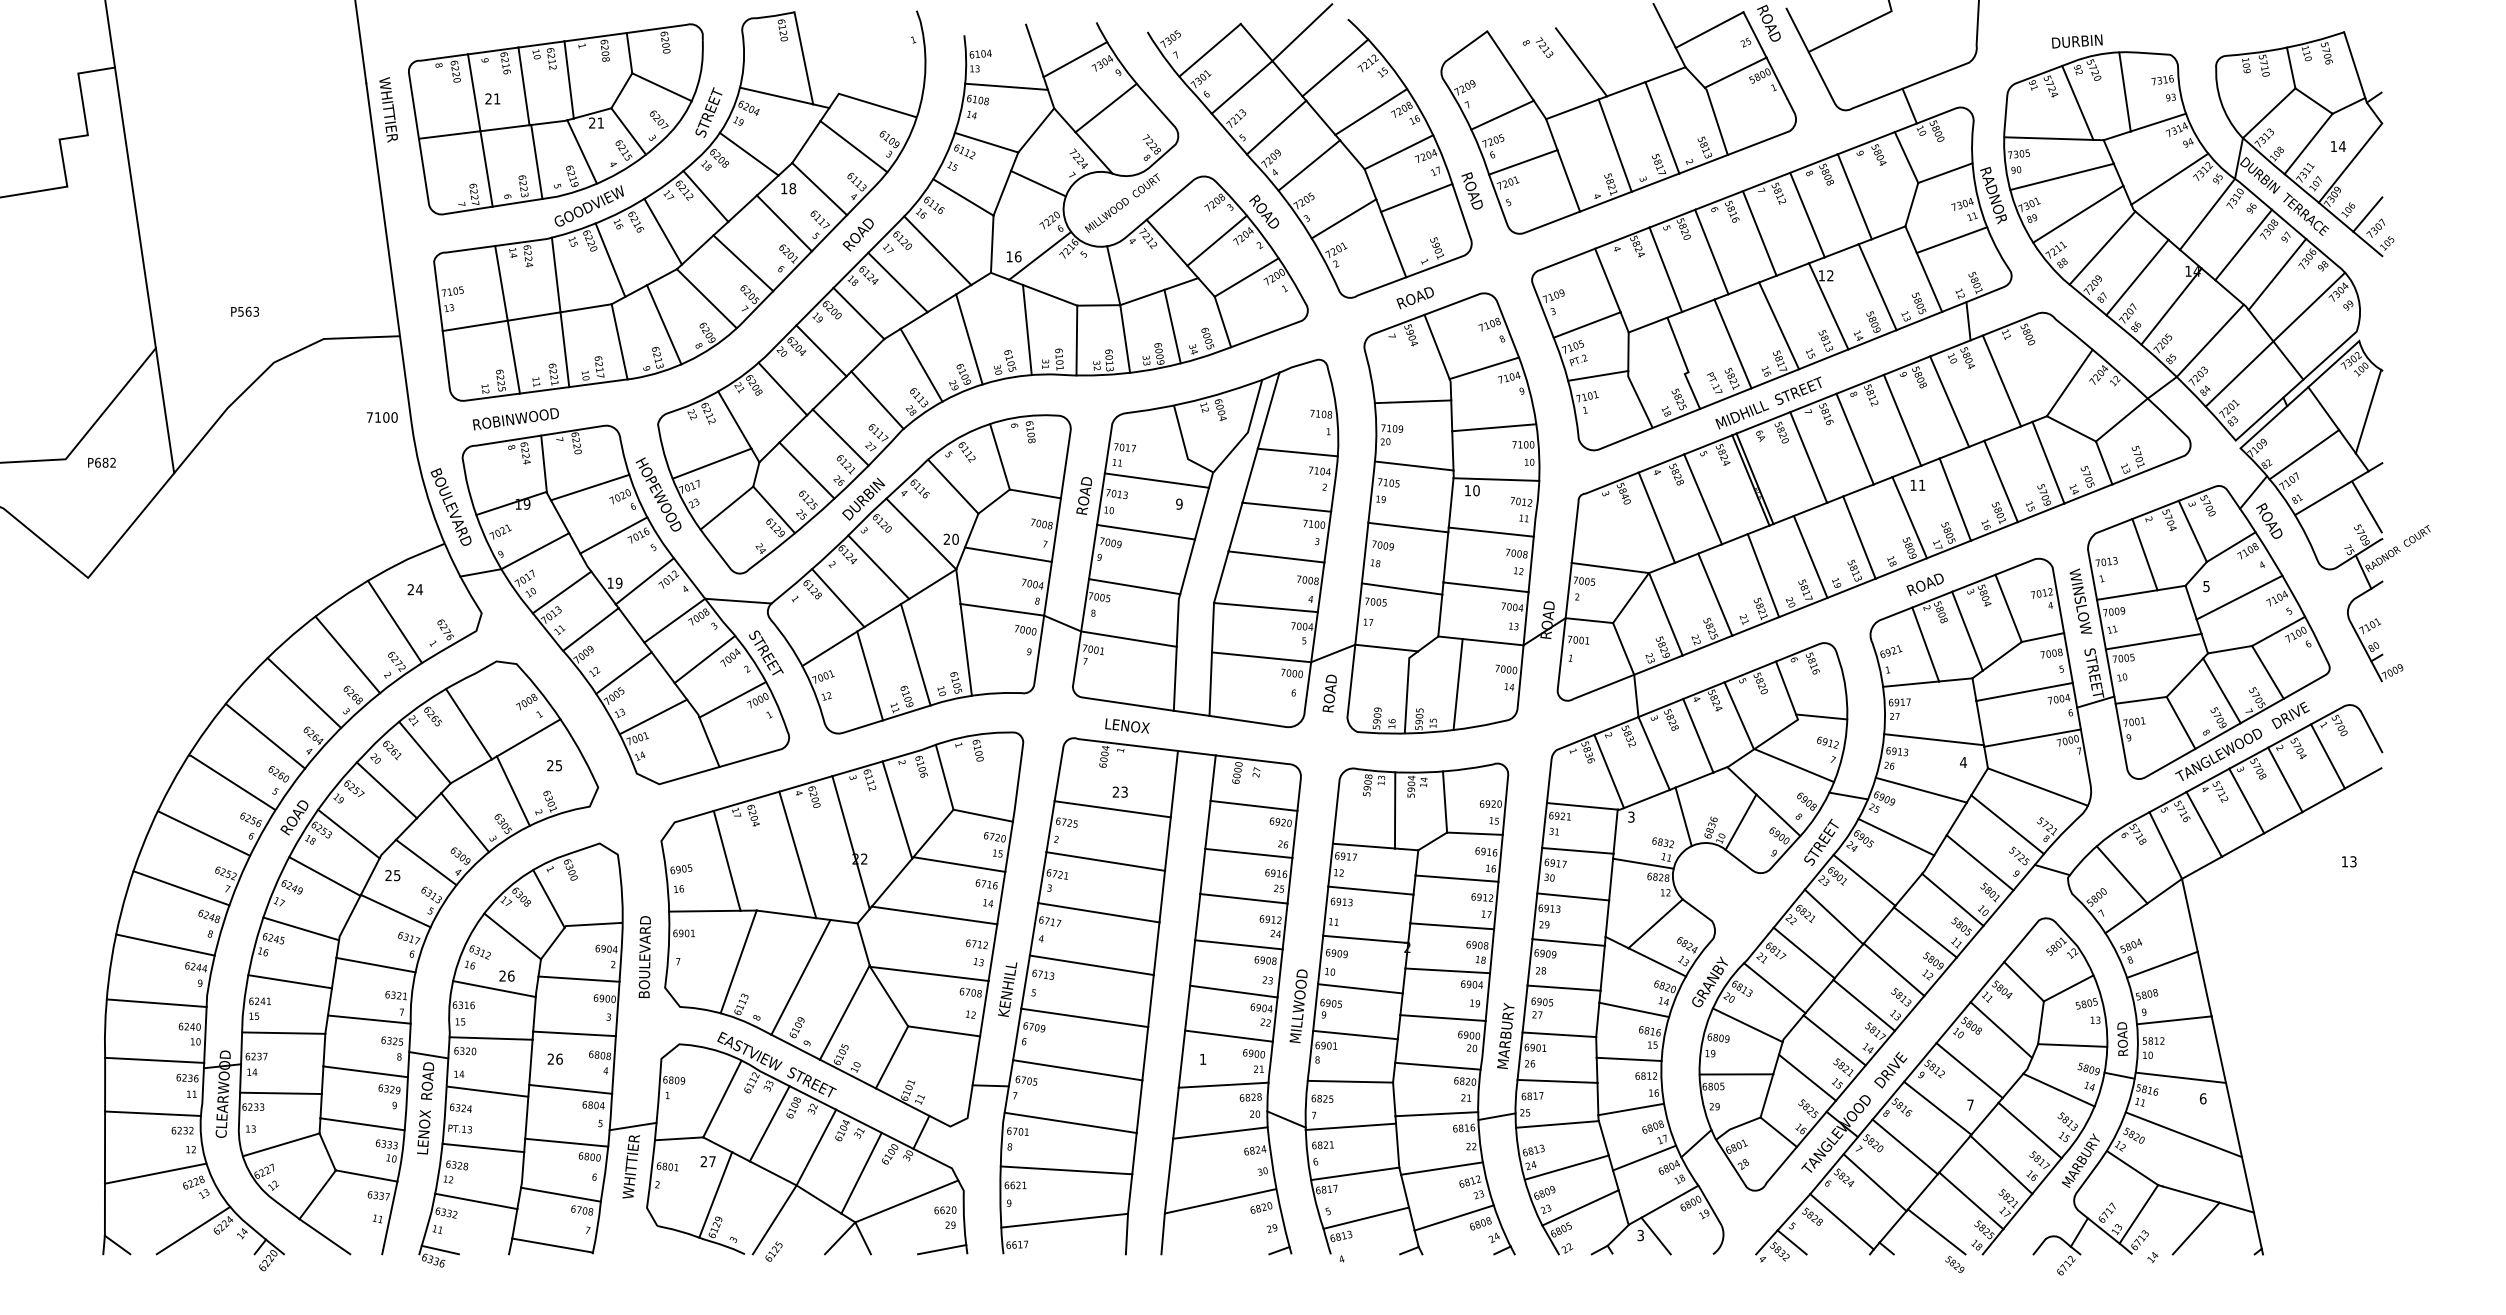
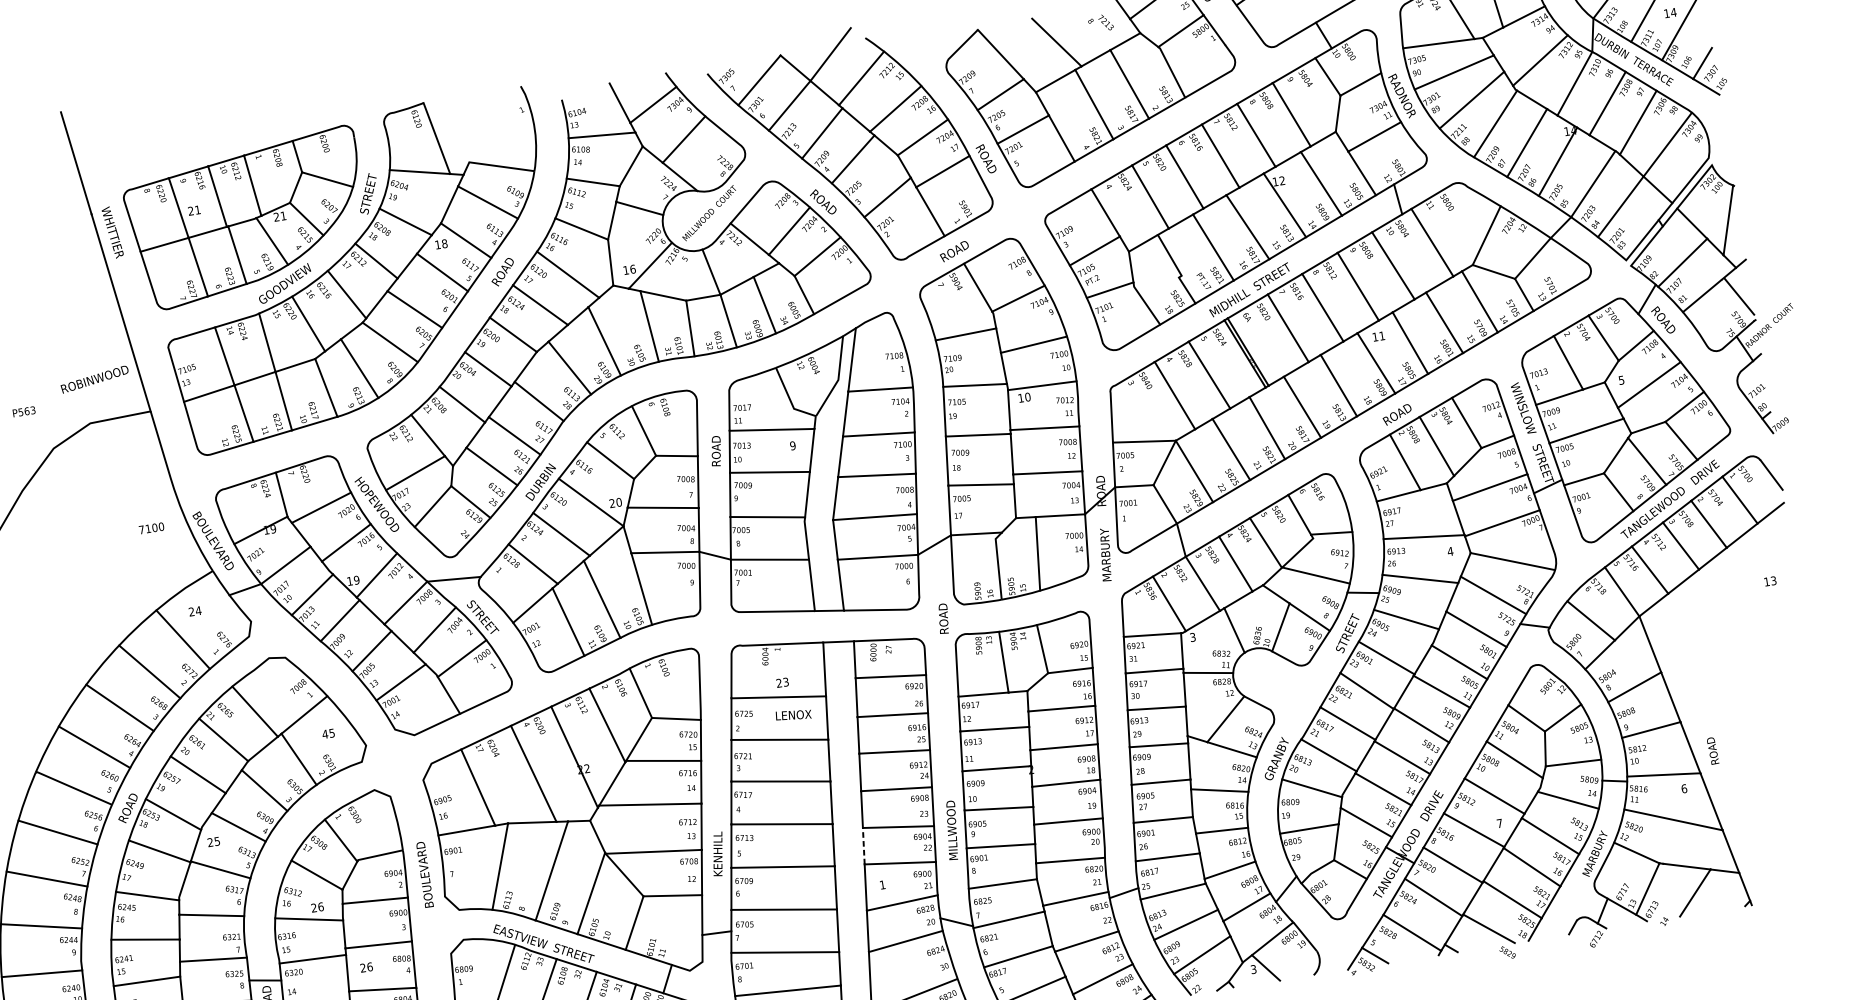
text: (1537, 47) -> (1100, 23), moved
text: (381, 417) -> (151, 528), moved
text: (515, 419) -> (94, 379), moved
text: (1329, 693) -> (943, 618), moved
text: (1127, 725) -> (793, 714), moved
text: (549, 765) -> (324, 734), 25 -> 45
line: (1187, 1008) -> (863, 846), solid -> dashed
text: (1505, 1036) -> (1105, 555), moved
text: (2122, 1038) -> (1712, 750), moved

